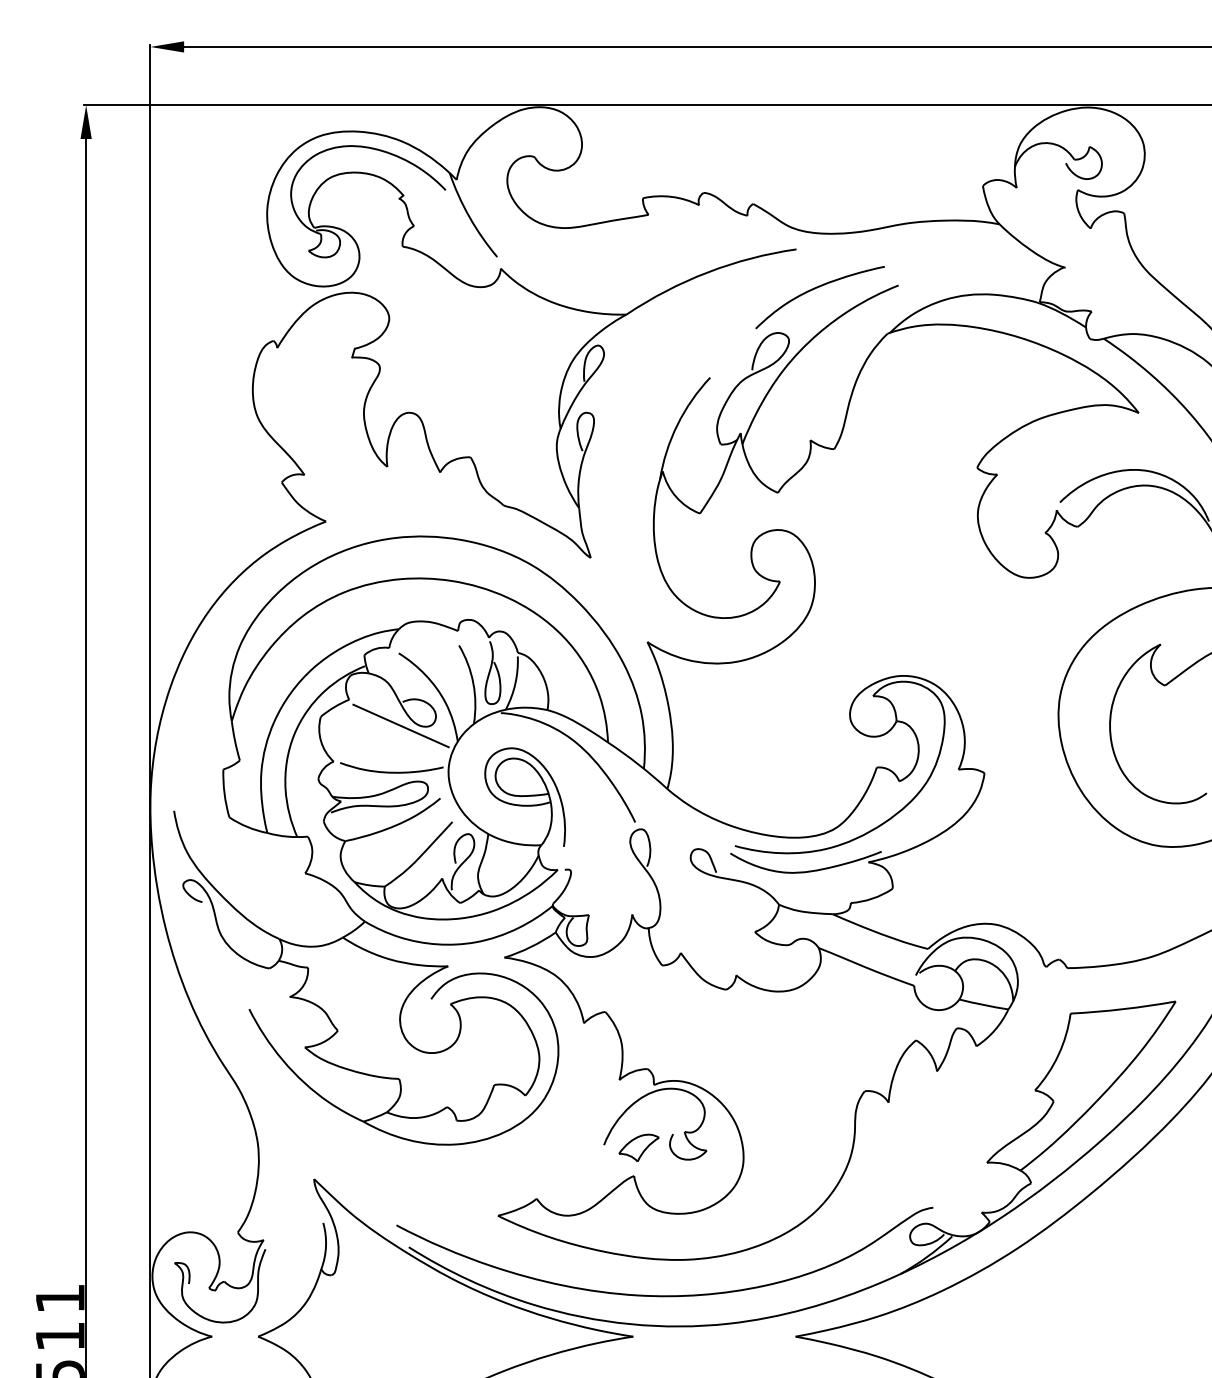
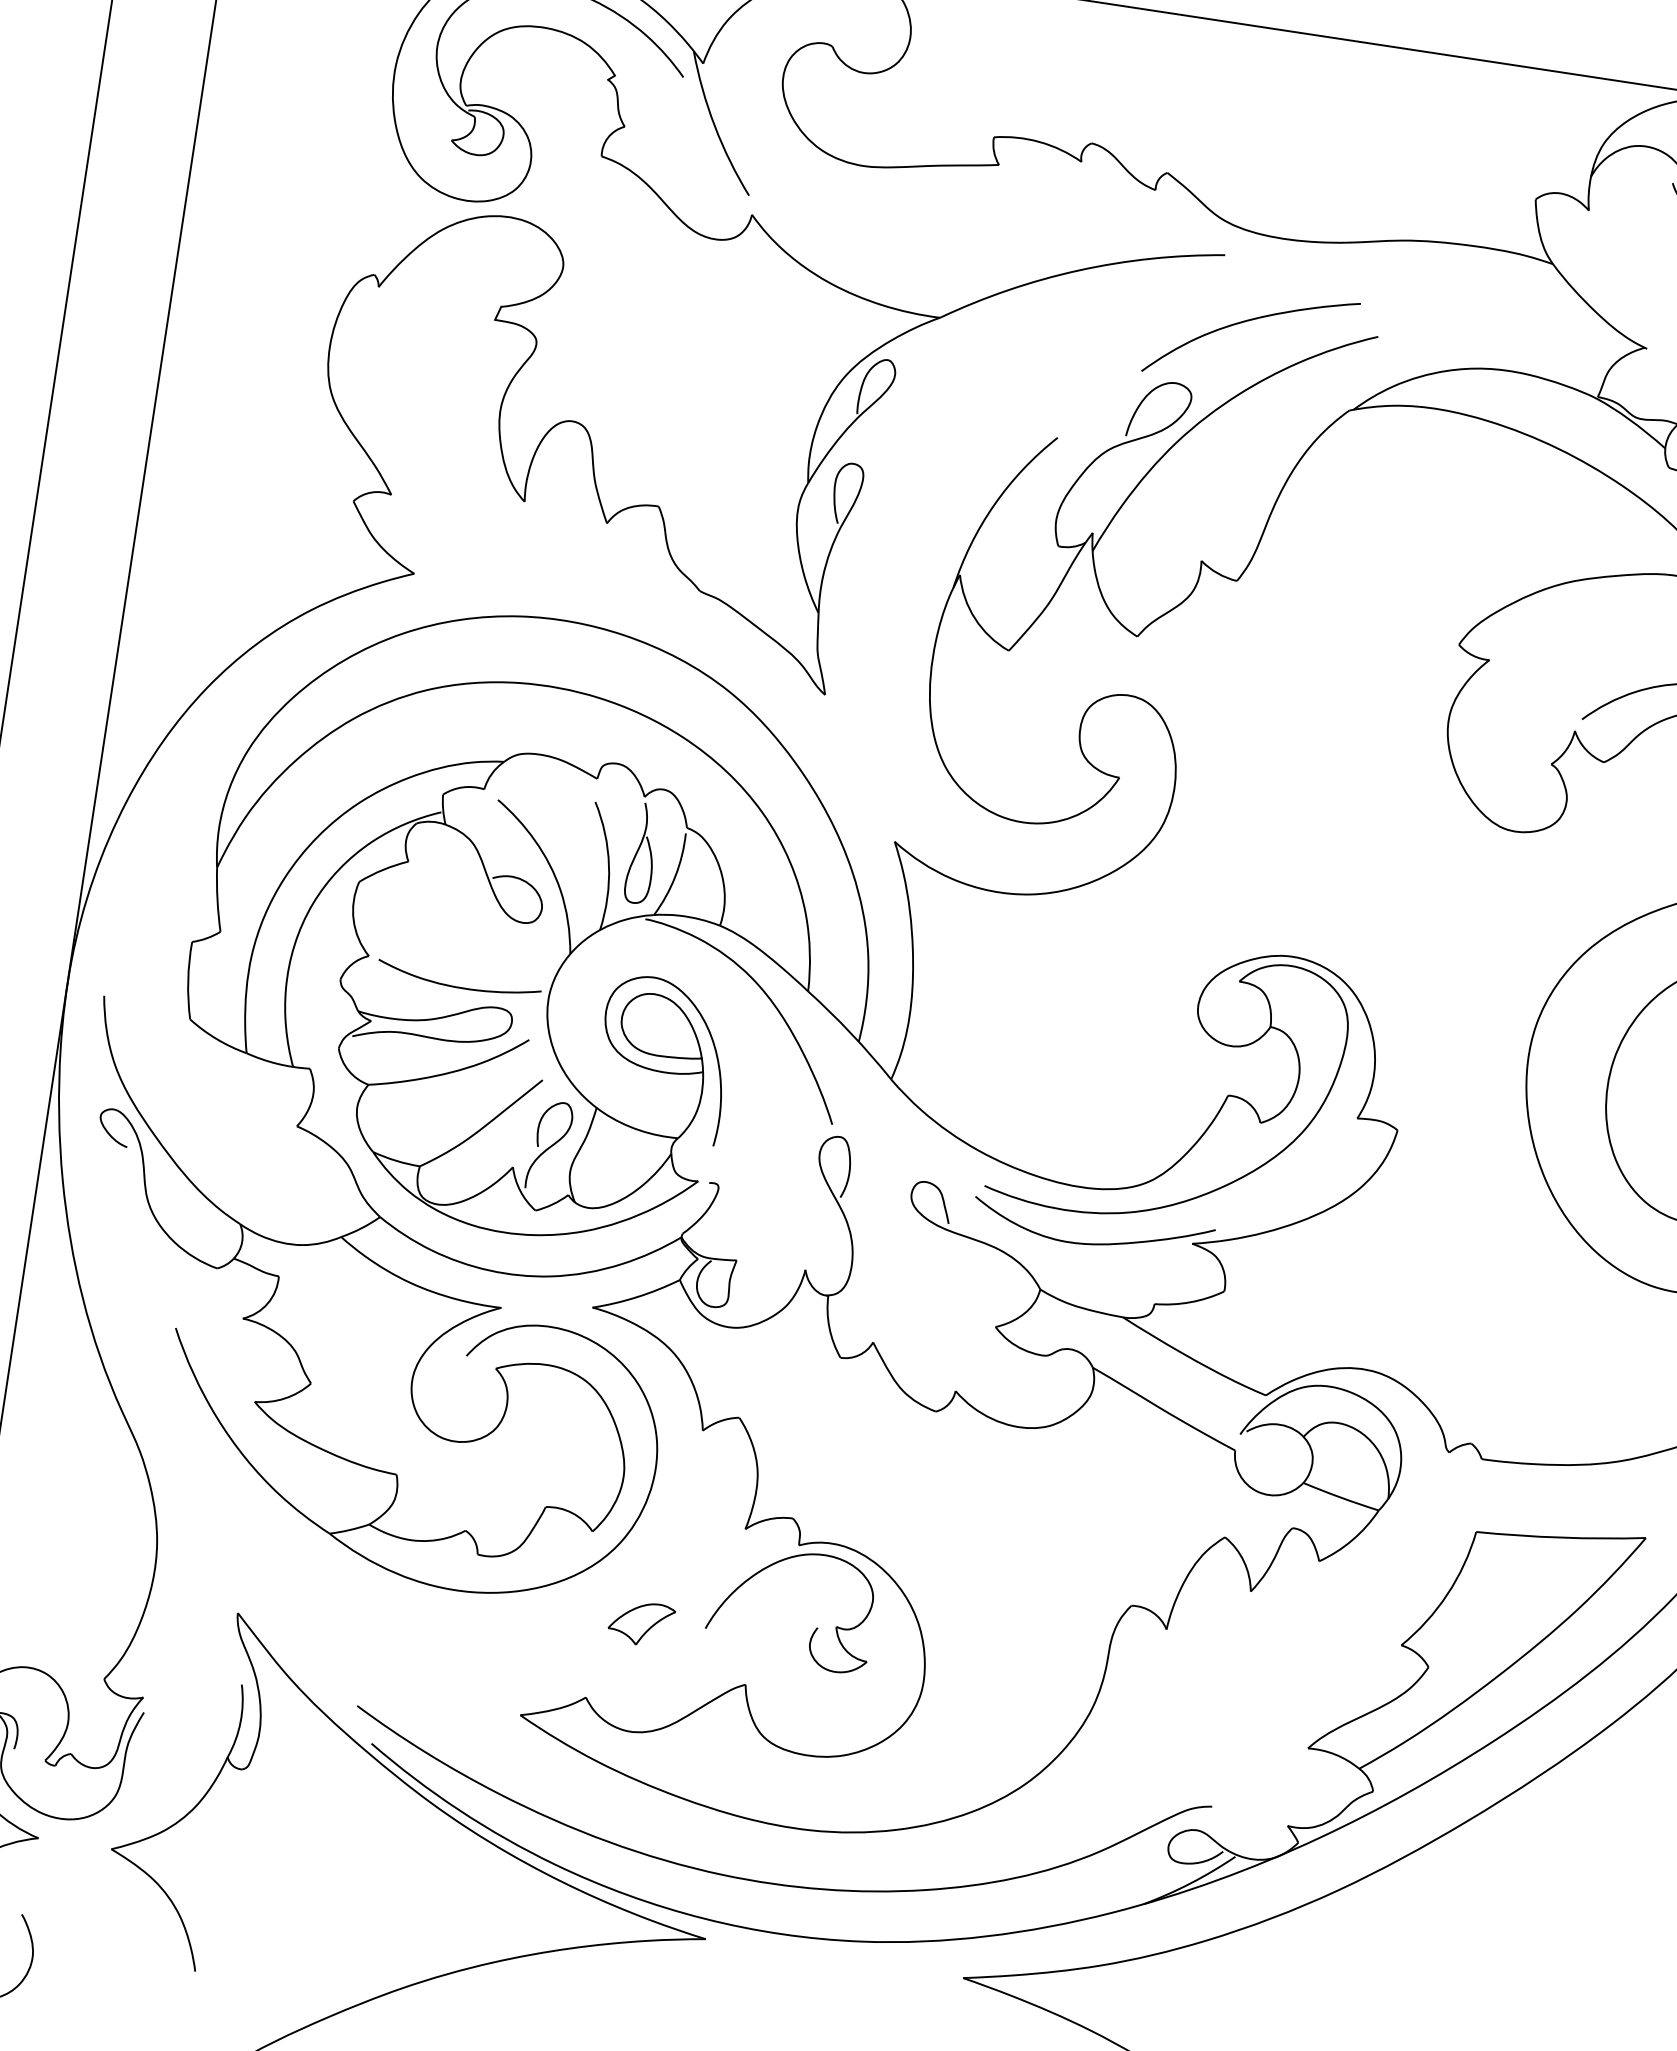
line: (400, 725) -> (483, 914), removed
part: (638, 1147) -> (640, 1622), moved

